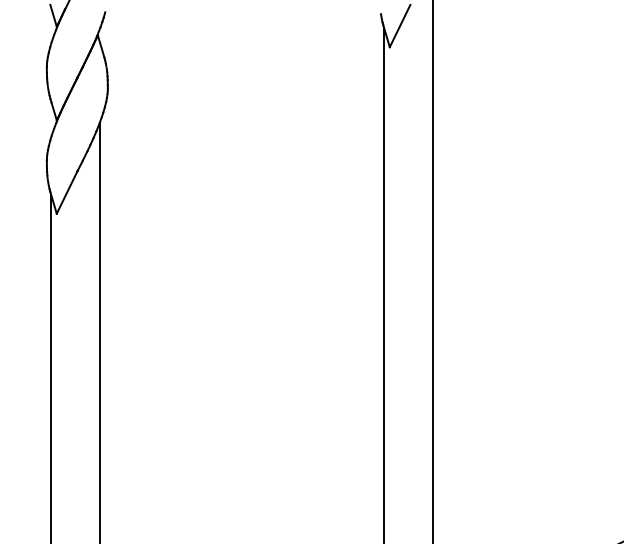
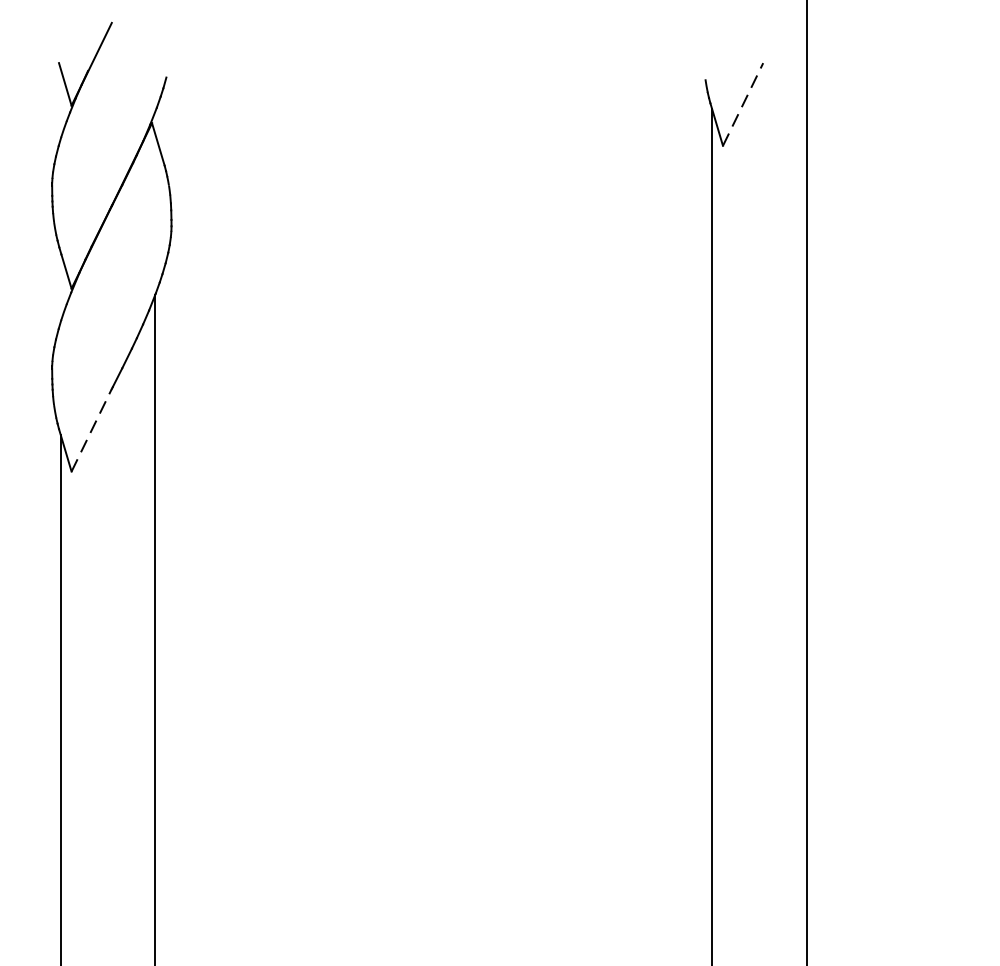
line: (400, 26) -> (743, 105), solid -> dashed
line: (67, 192) -> (92, 430), solid -> dashed

